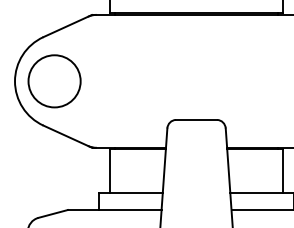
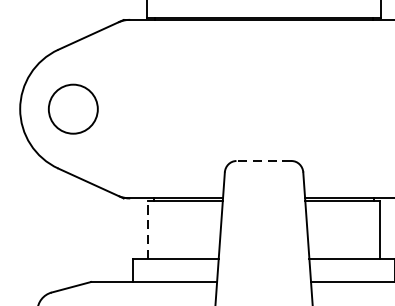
circle: (54, 81) -> (73, 109), size x0.7
line: (196, 119) -> (263, 160), solid -> dashed
line: (110, 171) -> (148, 230), solid -> dashed

